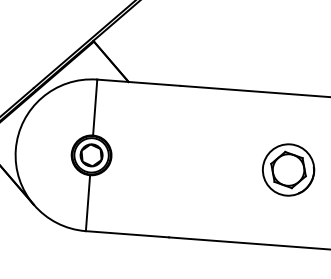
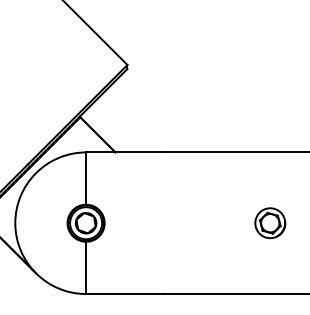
part: (288, 170) -> (270, 223), size x0.62

